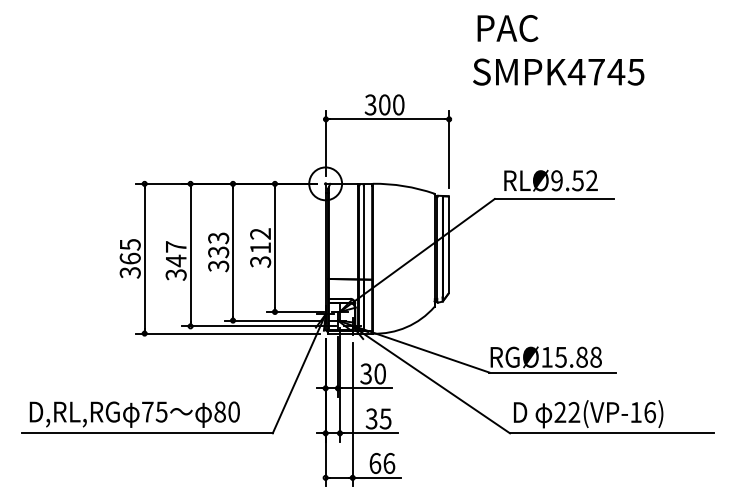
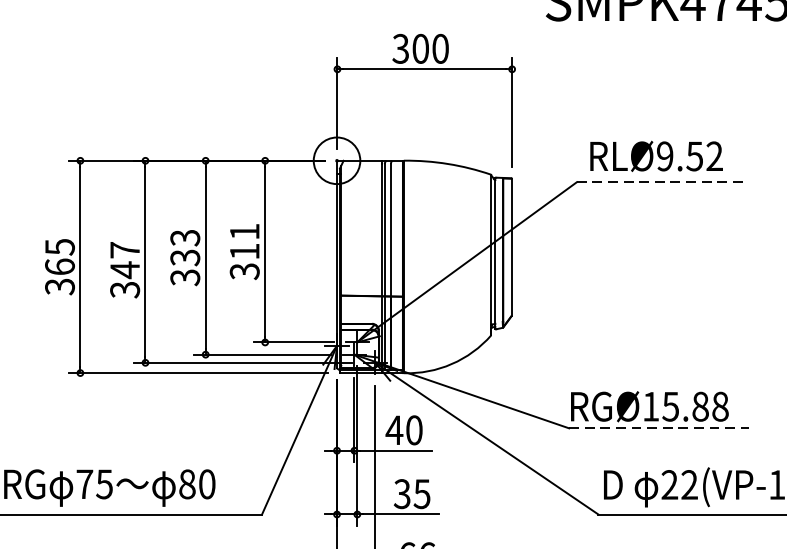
line: (554, 198) -> (661, 181), solid -> dashed
text: (260, 233) -> (244, 231), 312 -> 311
line: (553, 372) -> (660, 428), solid -> dashed
text: (365, 373) -> (393, 429), 30 -> 40

